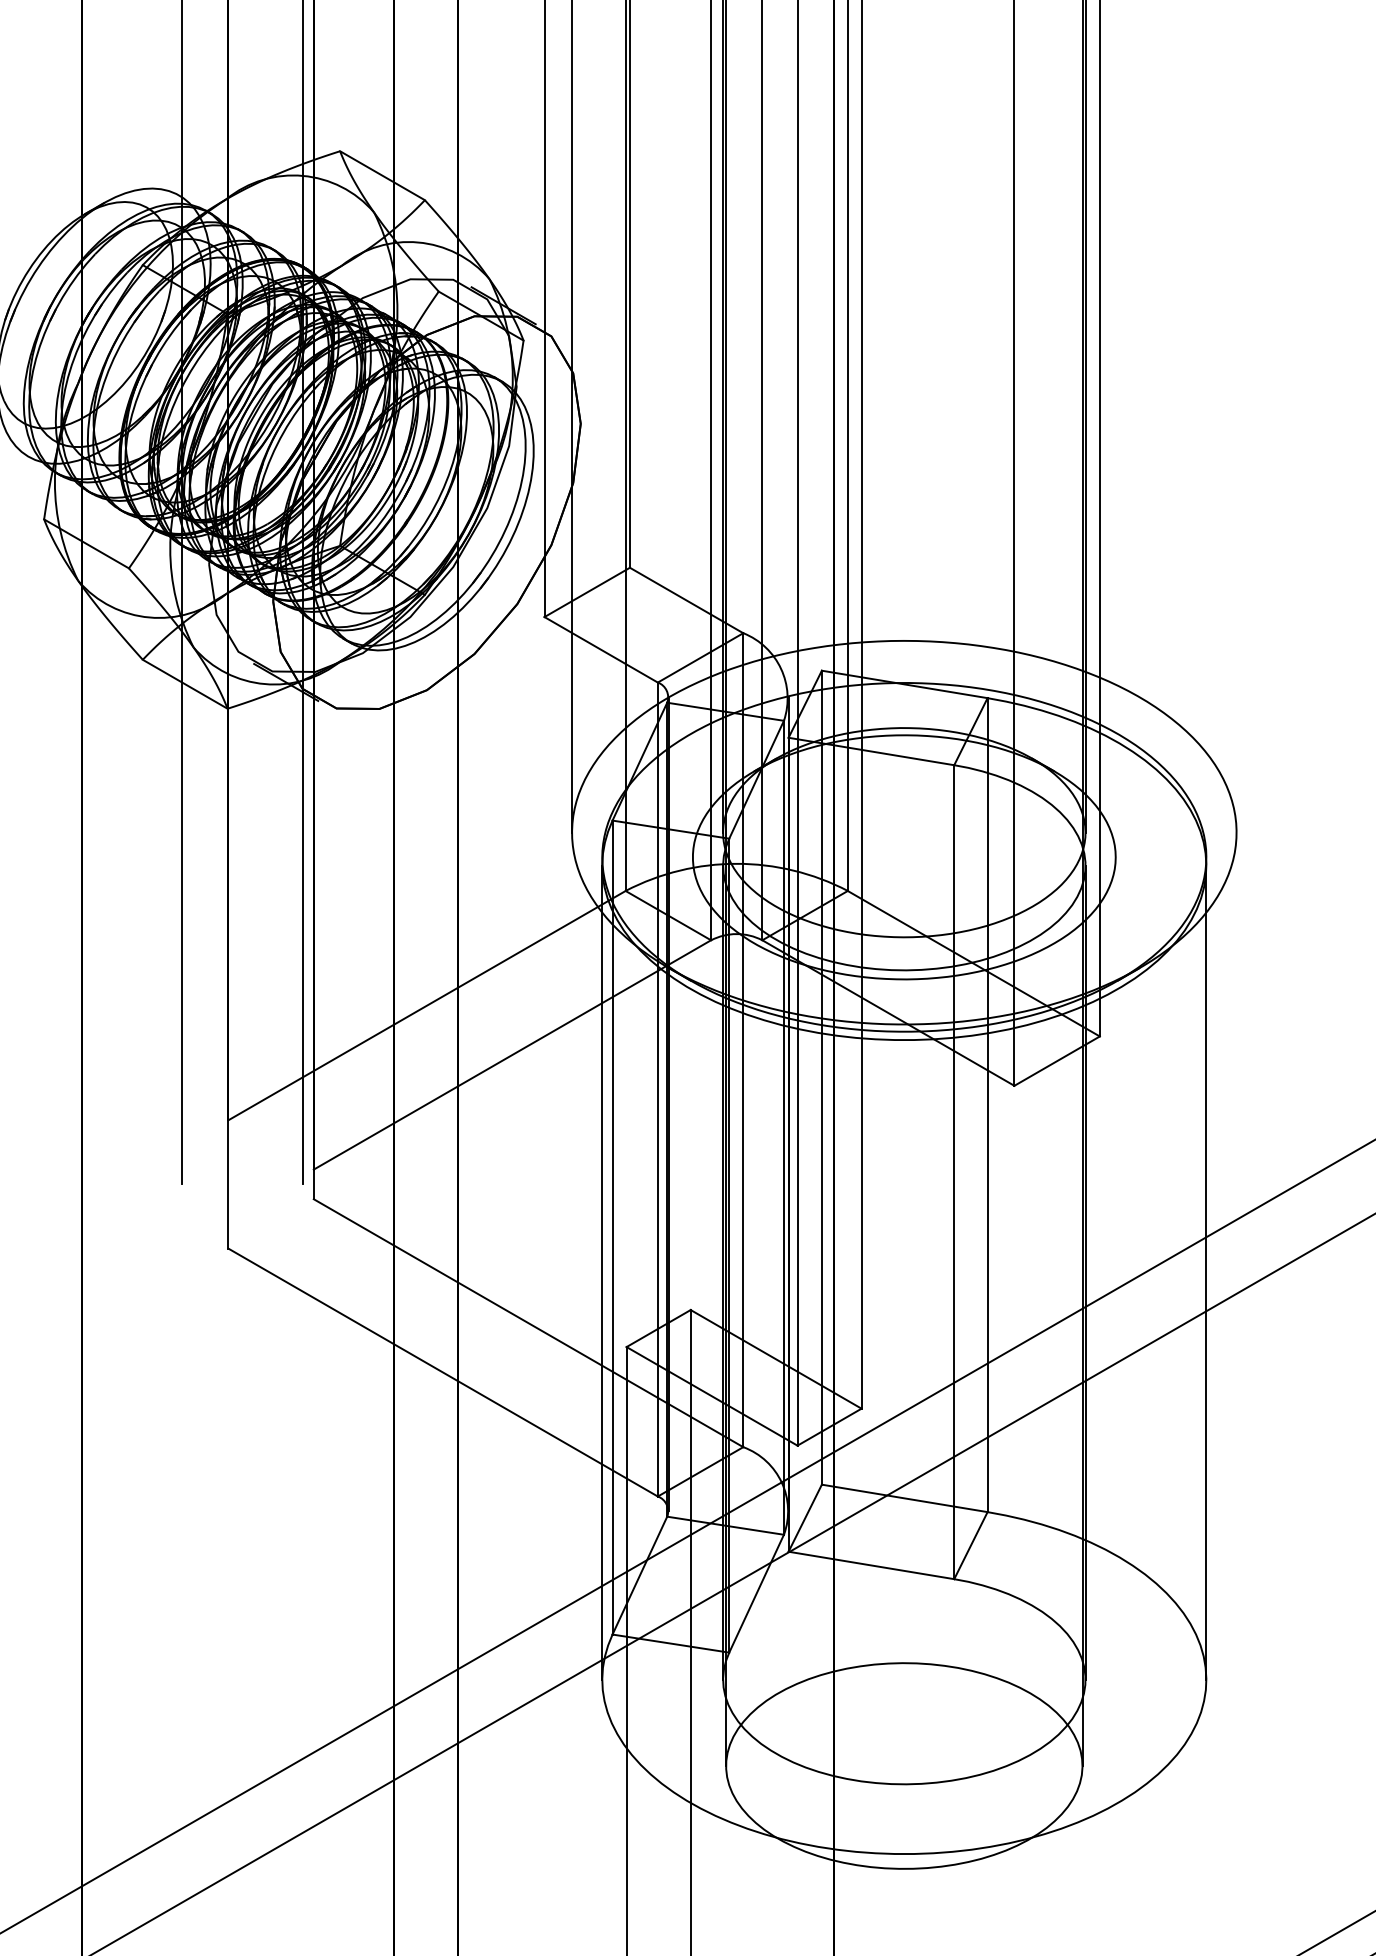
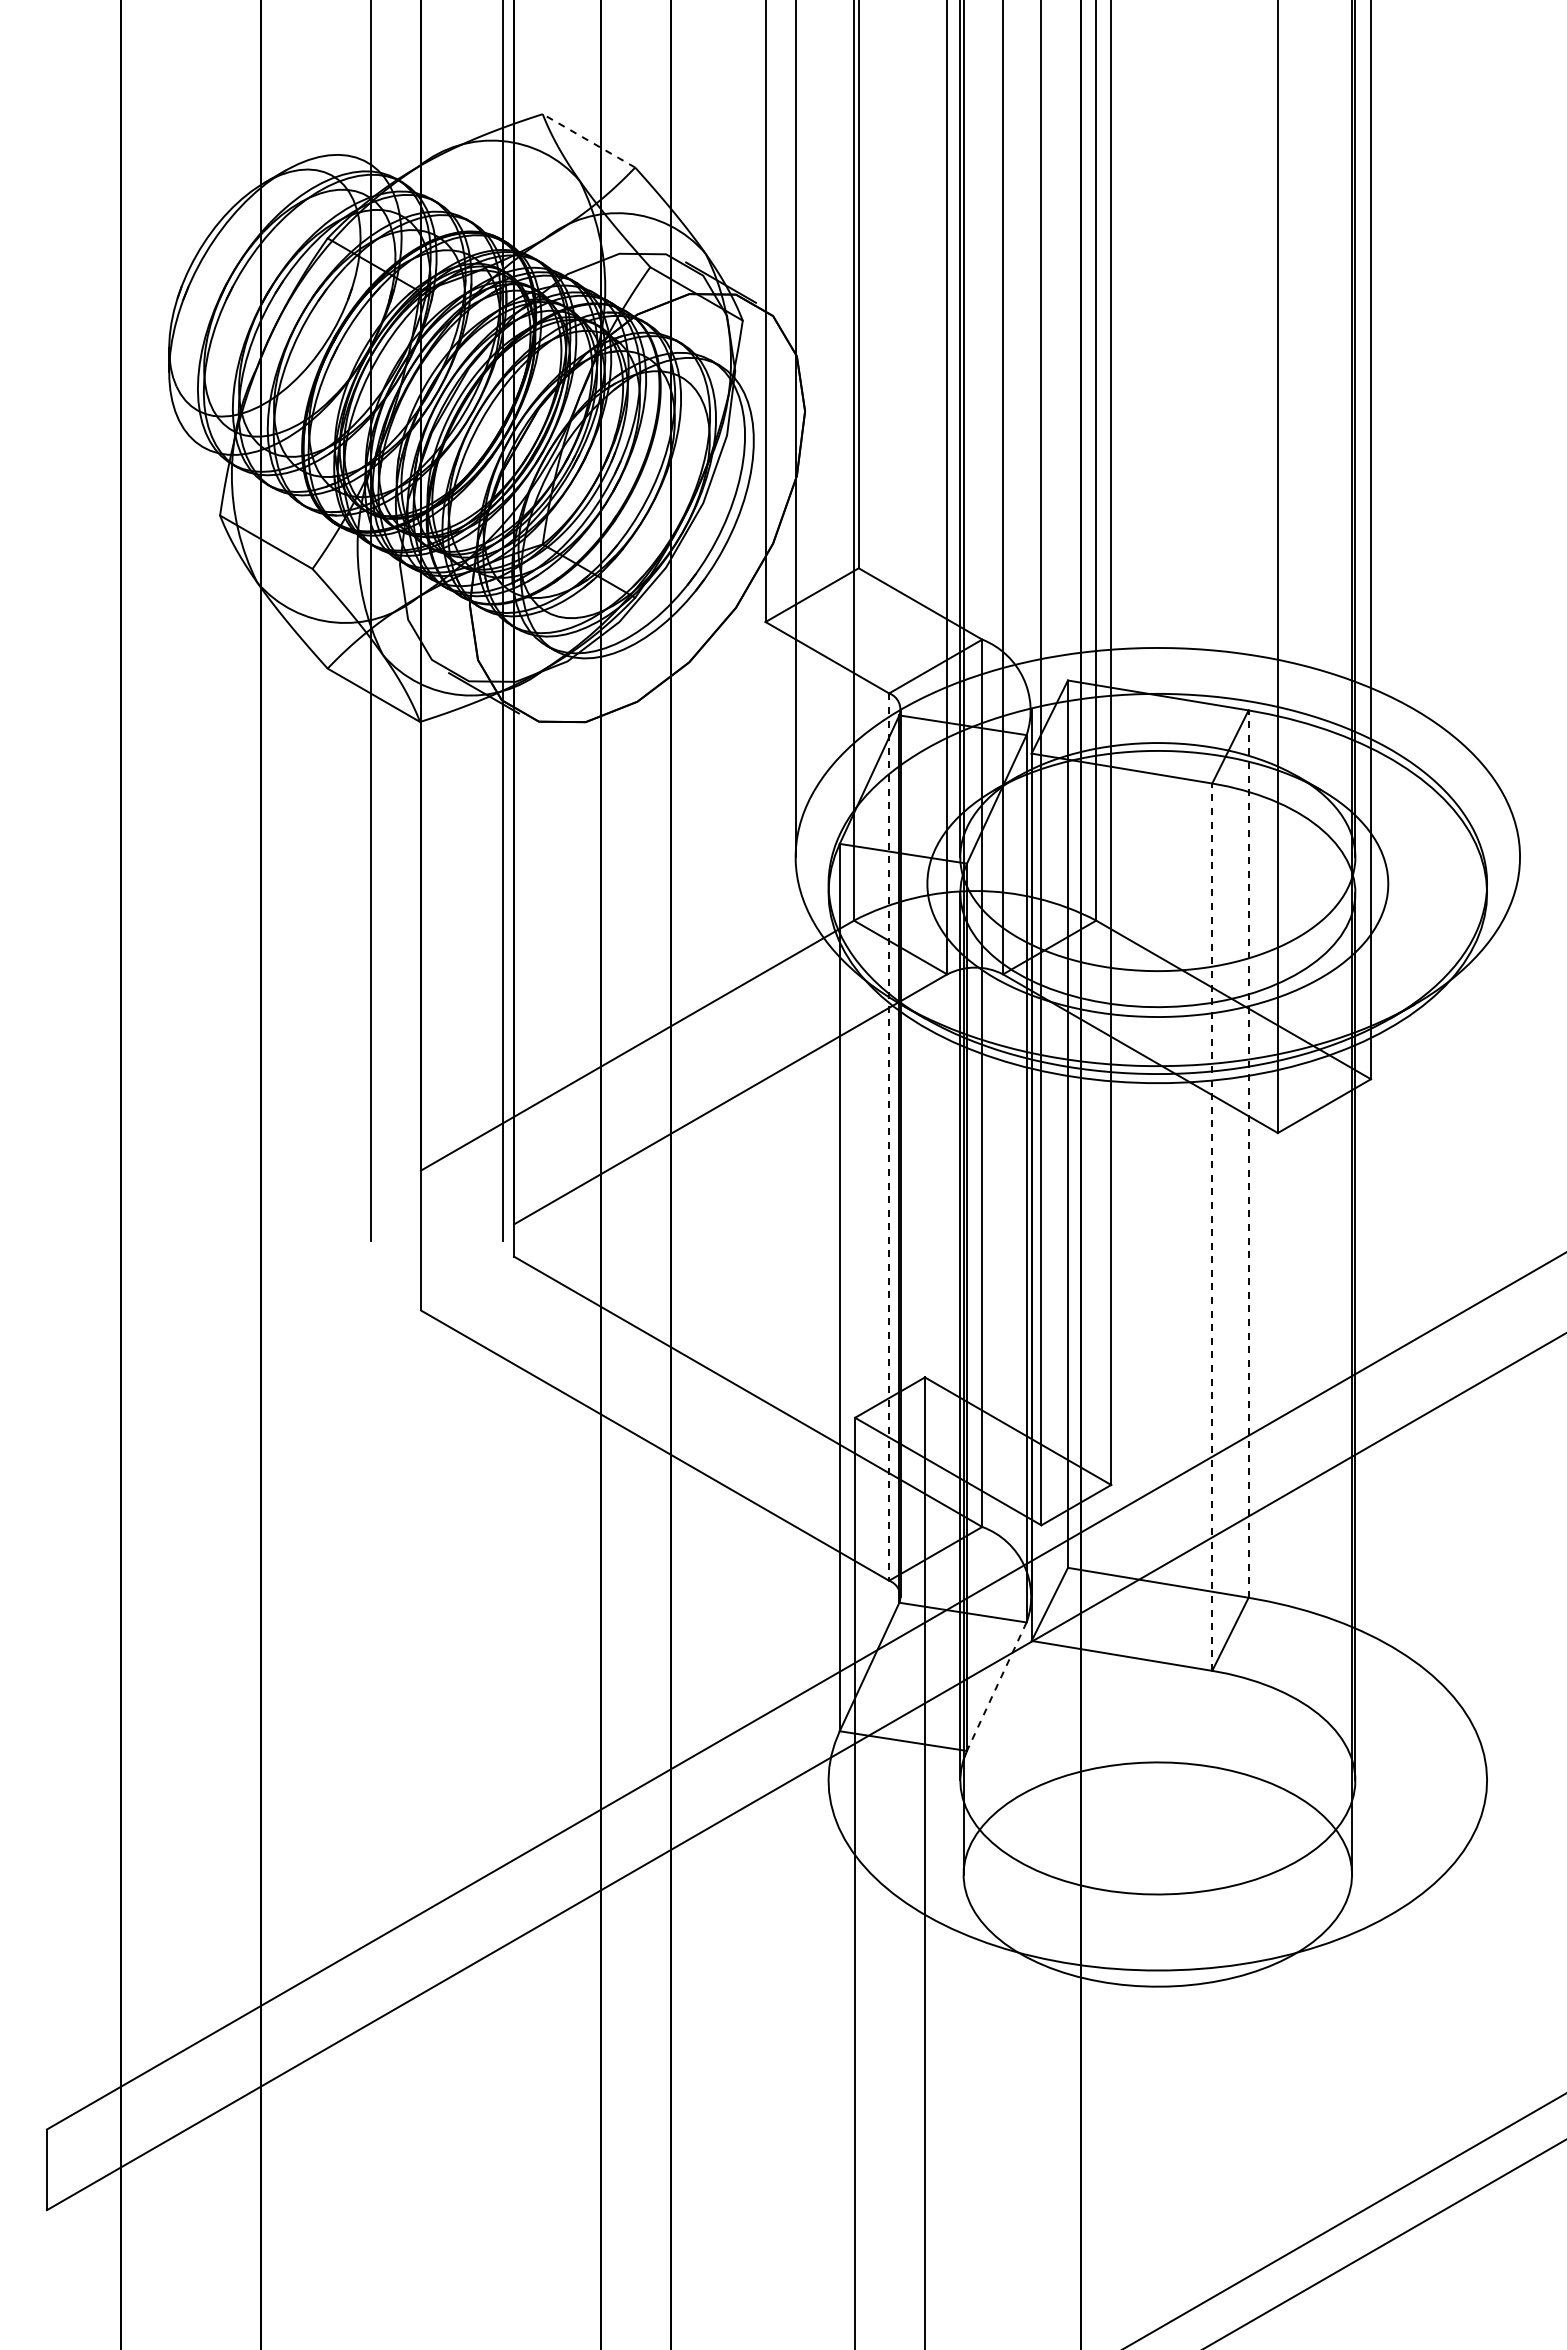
line: (382, 175) -> (588, 140), solid -> dashed
line: (658, 1089) -> (889, 1137), solid -> dashed
line: (987, 1105) -> (1248, 1154), solid -> dashed
line: (954, 1172) -> (1212, 1227), solid -> dashed
line: (602, 1272) -> (828, 1336), removed
line: (1206, 1272) -> (1487, 1336), removed
line: (756, 1593) -> (996, 1686), solid -> dashed

